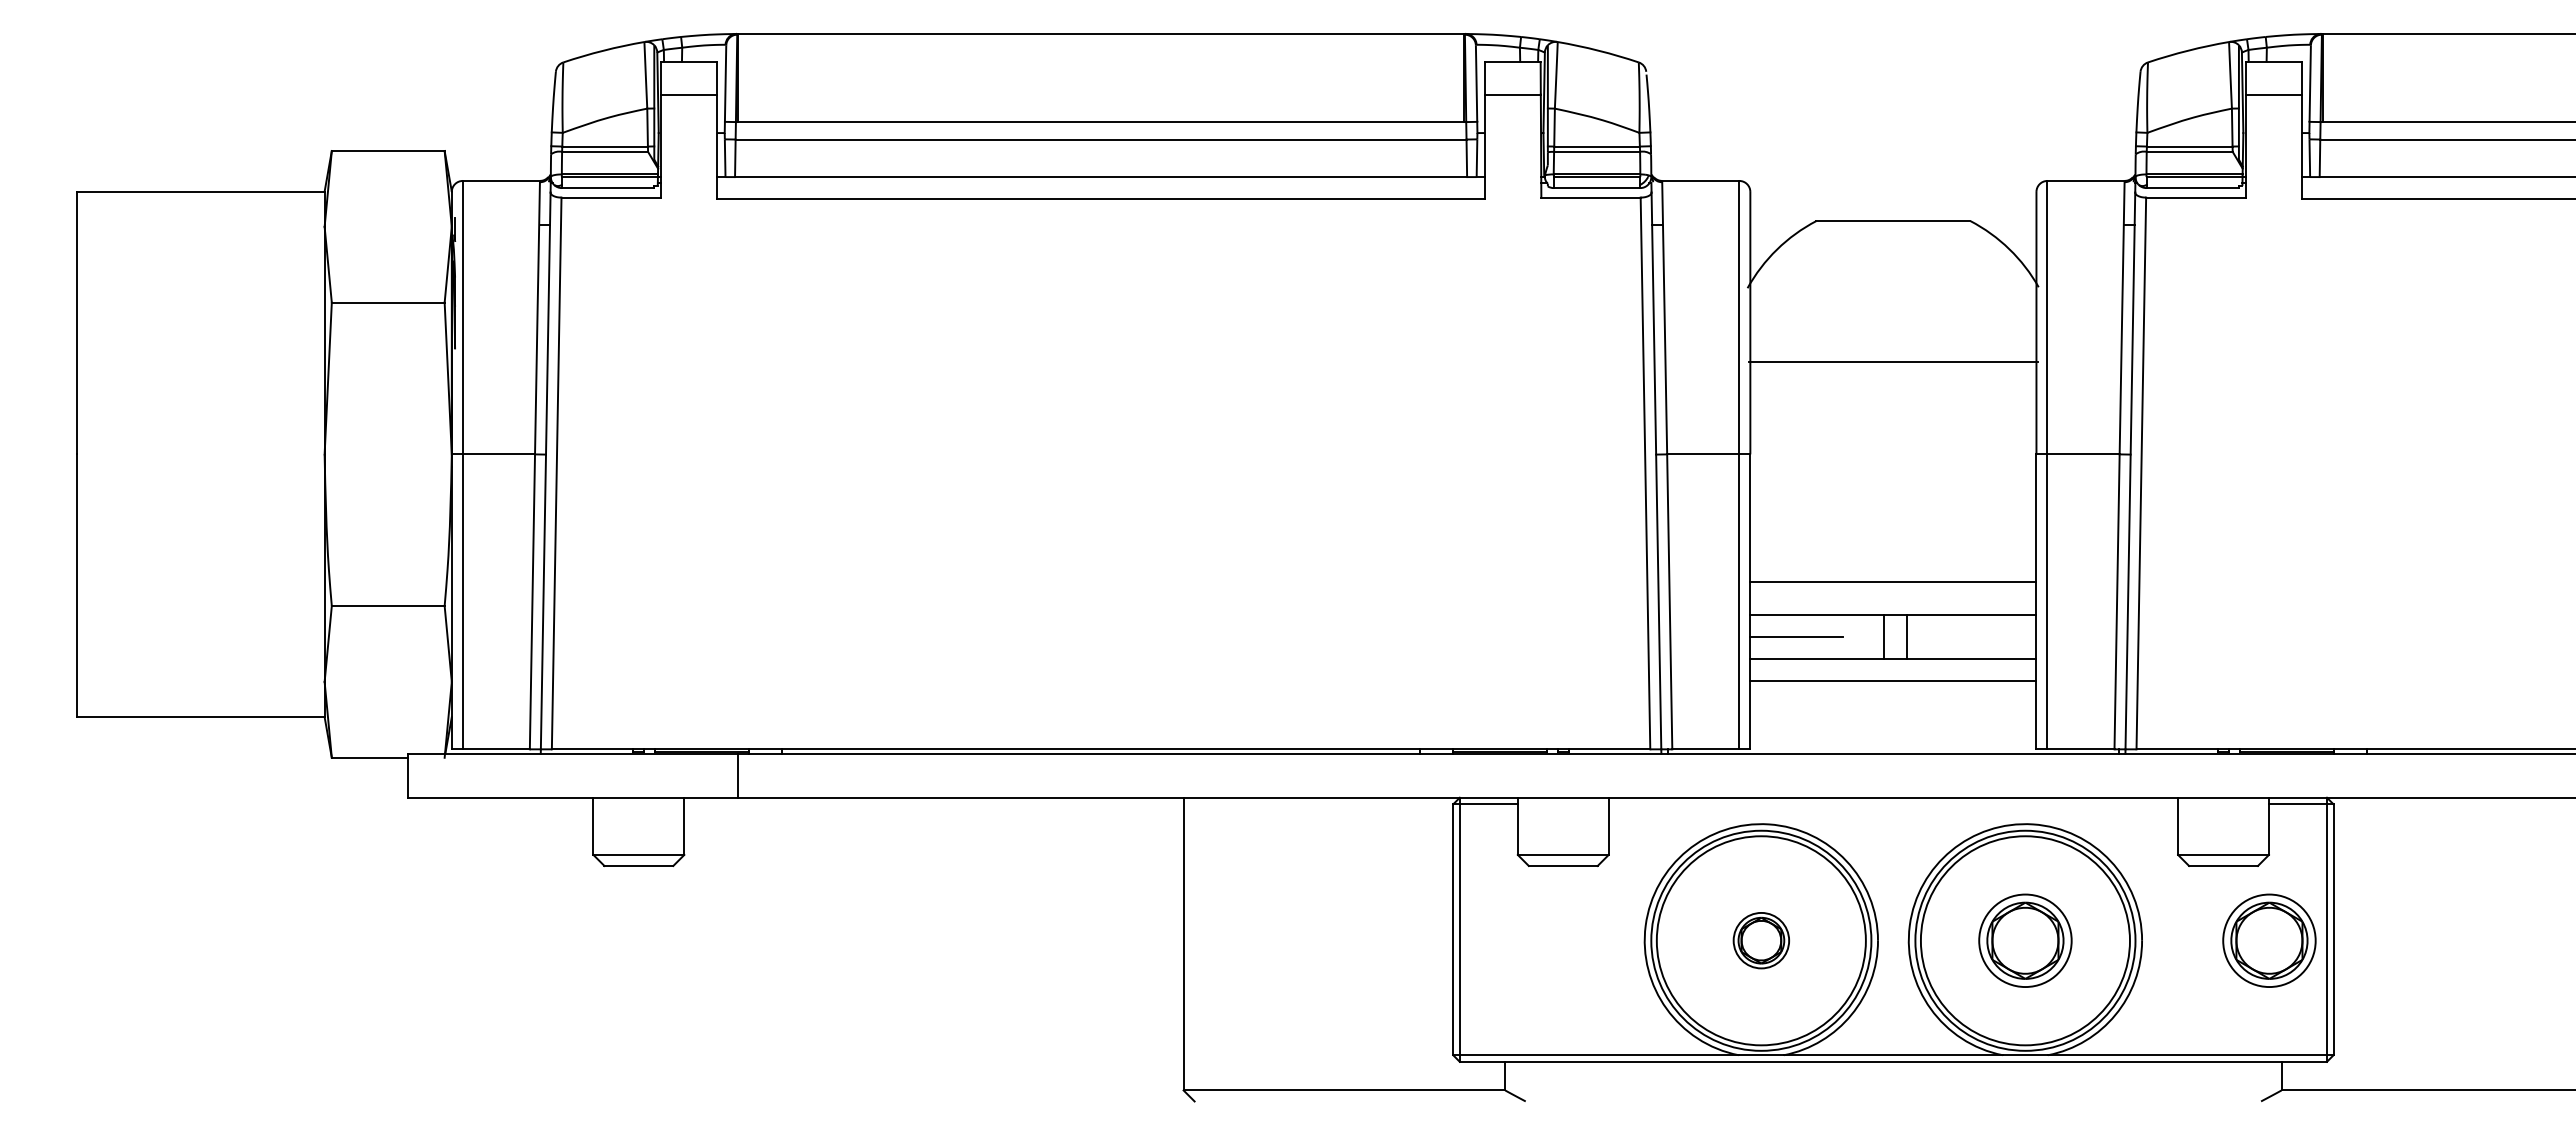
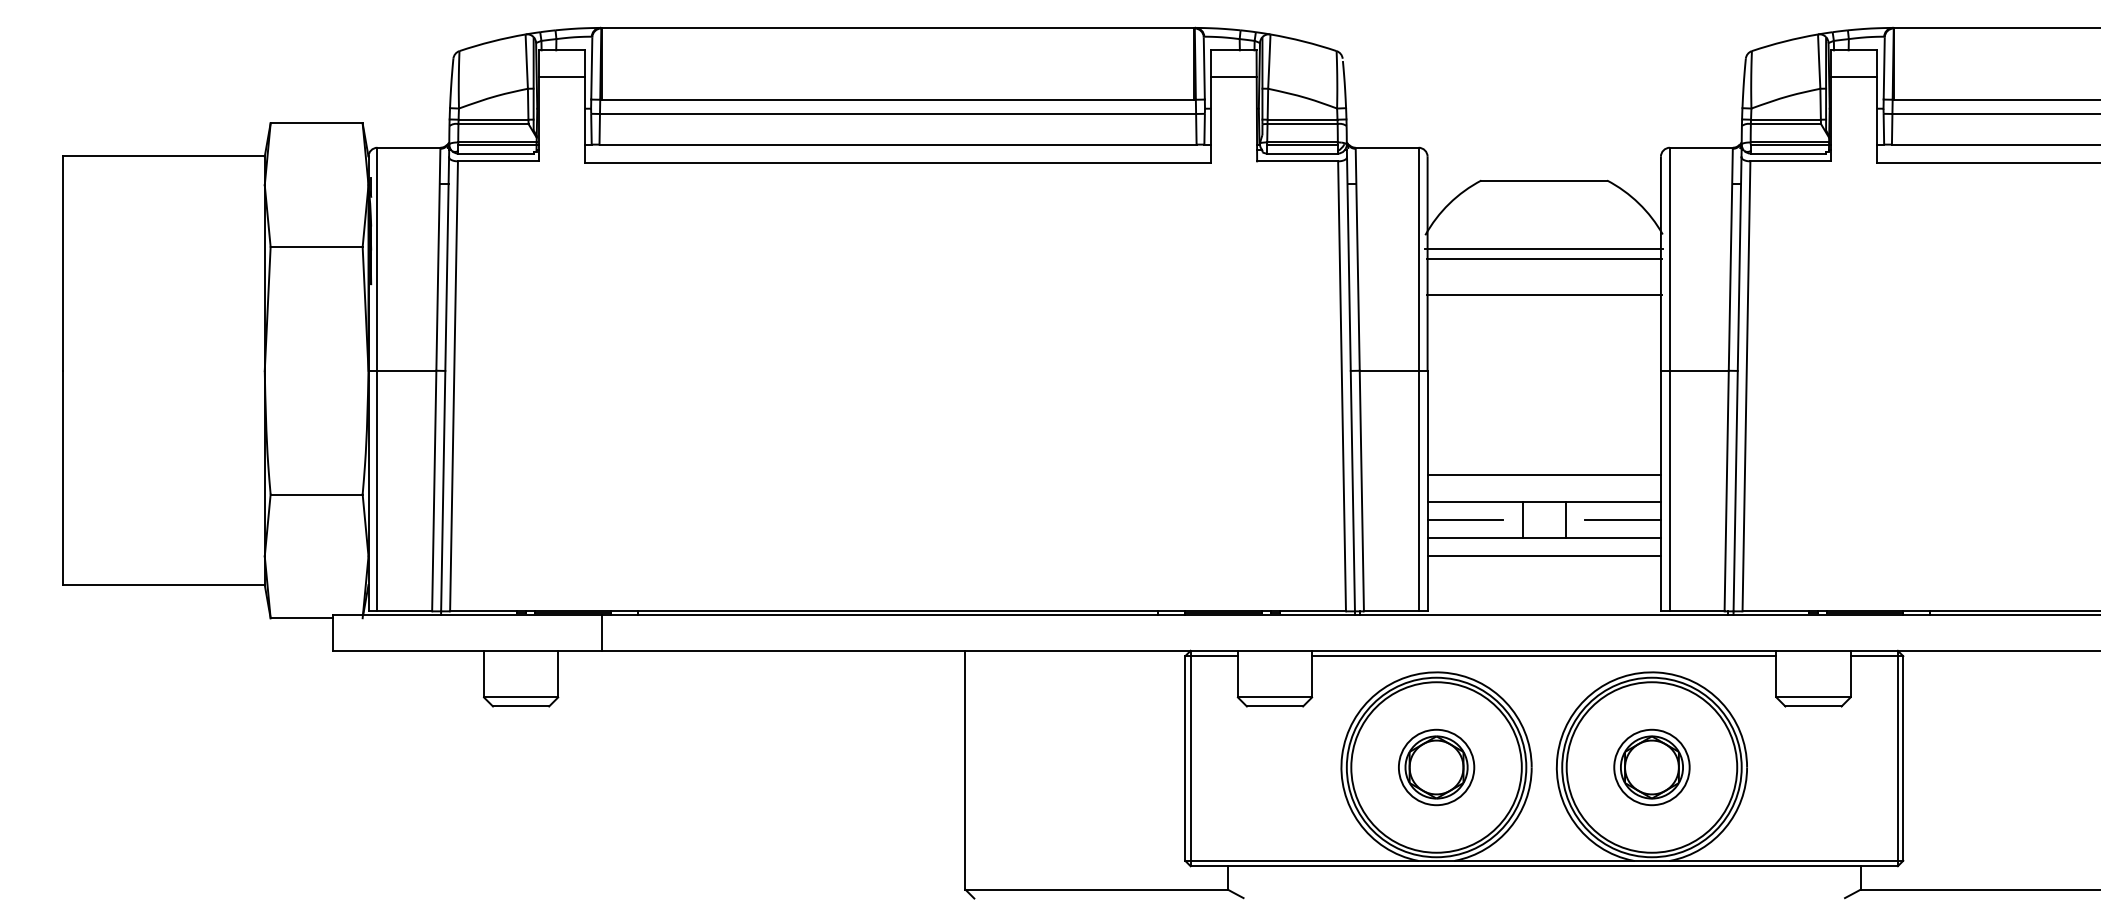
line: (1893, 305) -> (1544, 249), added
line: (1893, 317) -> (1544, 259), added
line: (1884, 637) -> (1565, 520), moved
line: (1907, 637) -> (1523, 520), moved
line: (1989, 637) -> (1622, 520), added
line: (1893, 804) -> (1544, 656), added
part: (1761, 940) -> (1436, 767), size x1.67
part: (2269, 940) -> (1851, 767), removed

